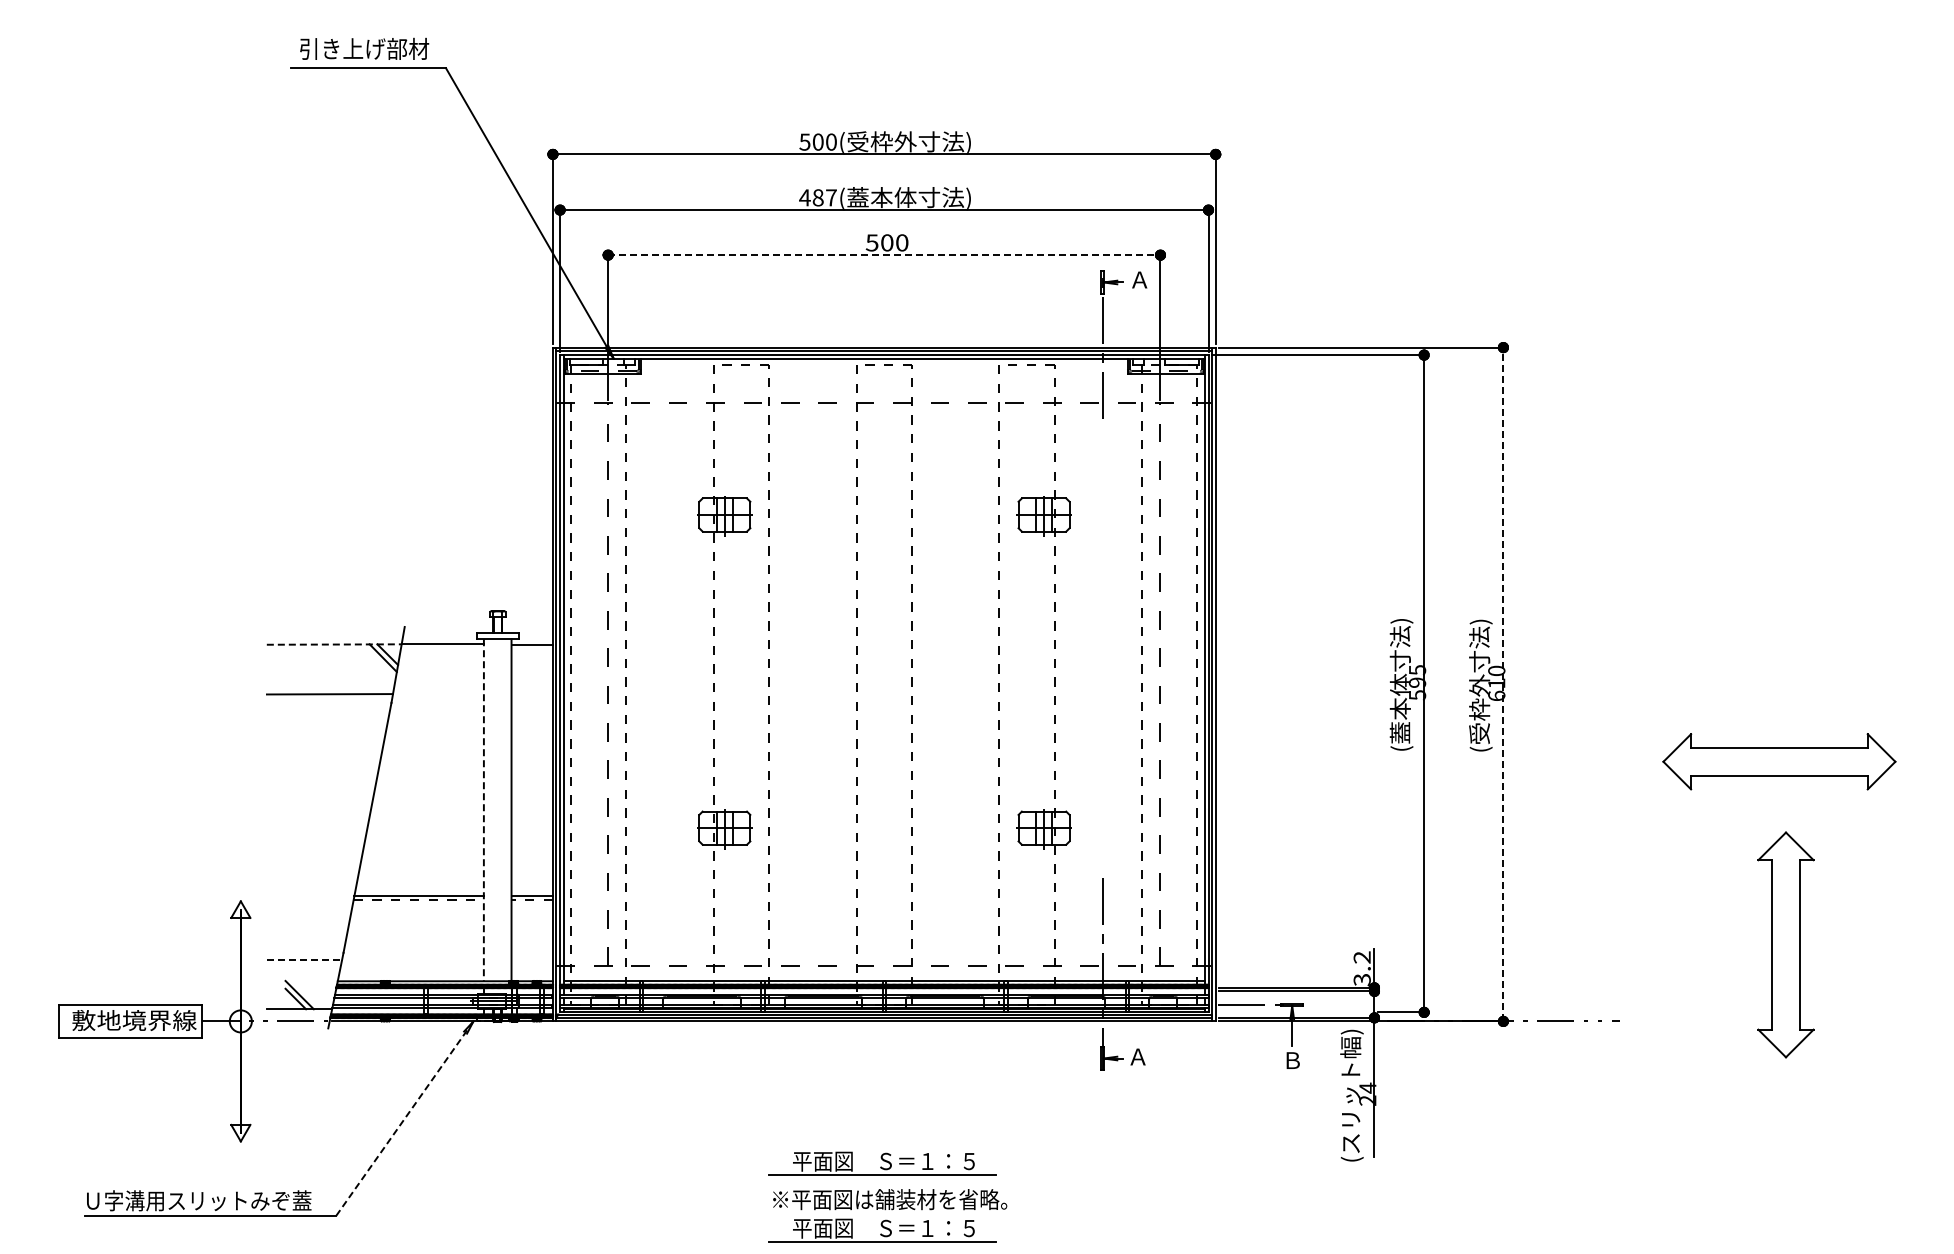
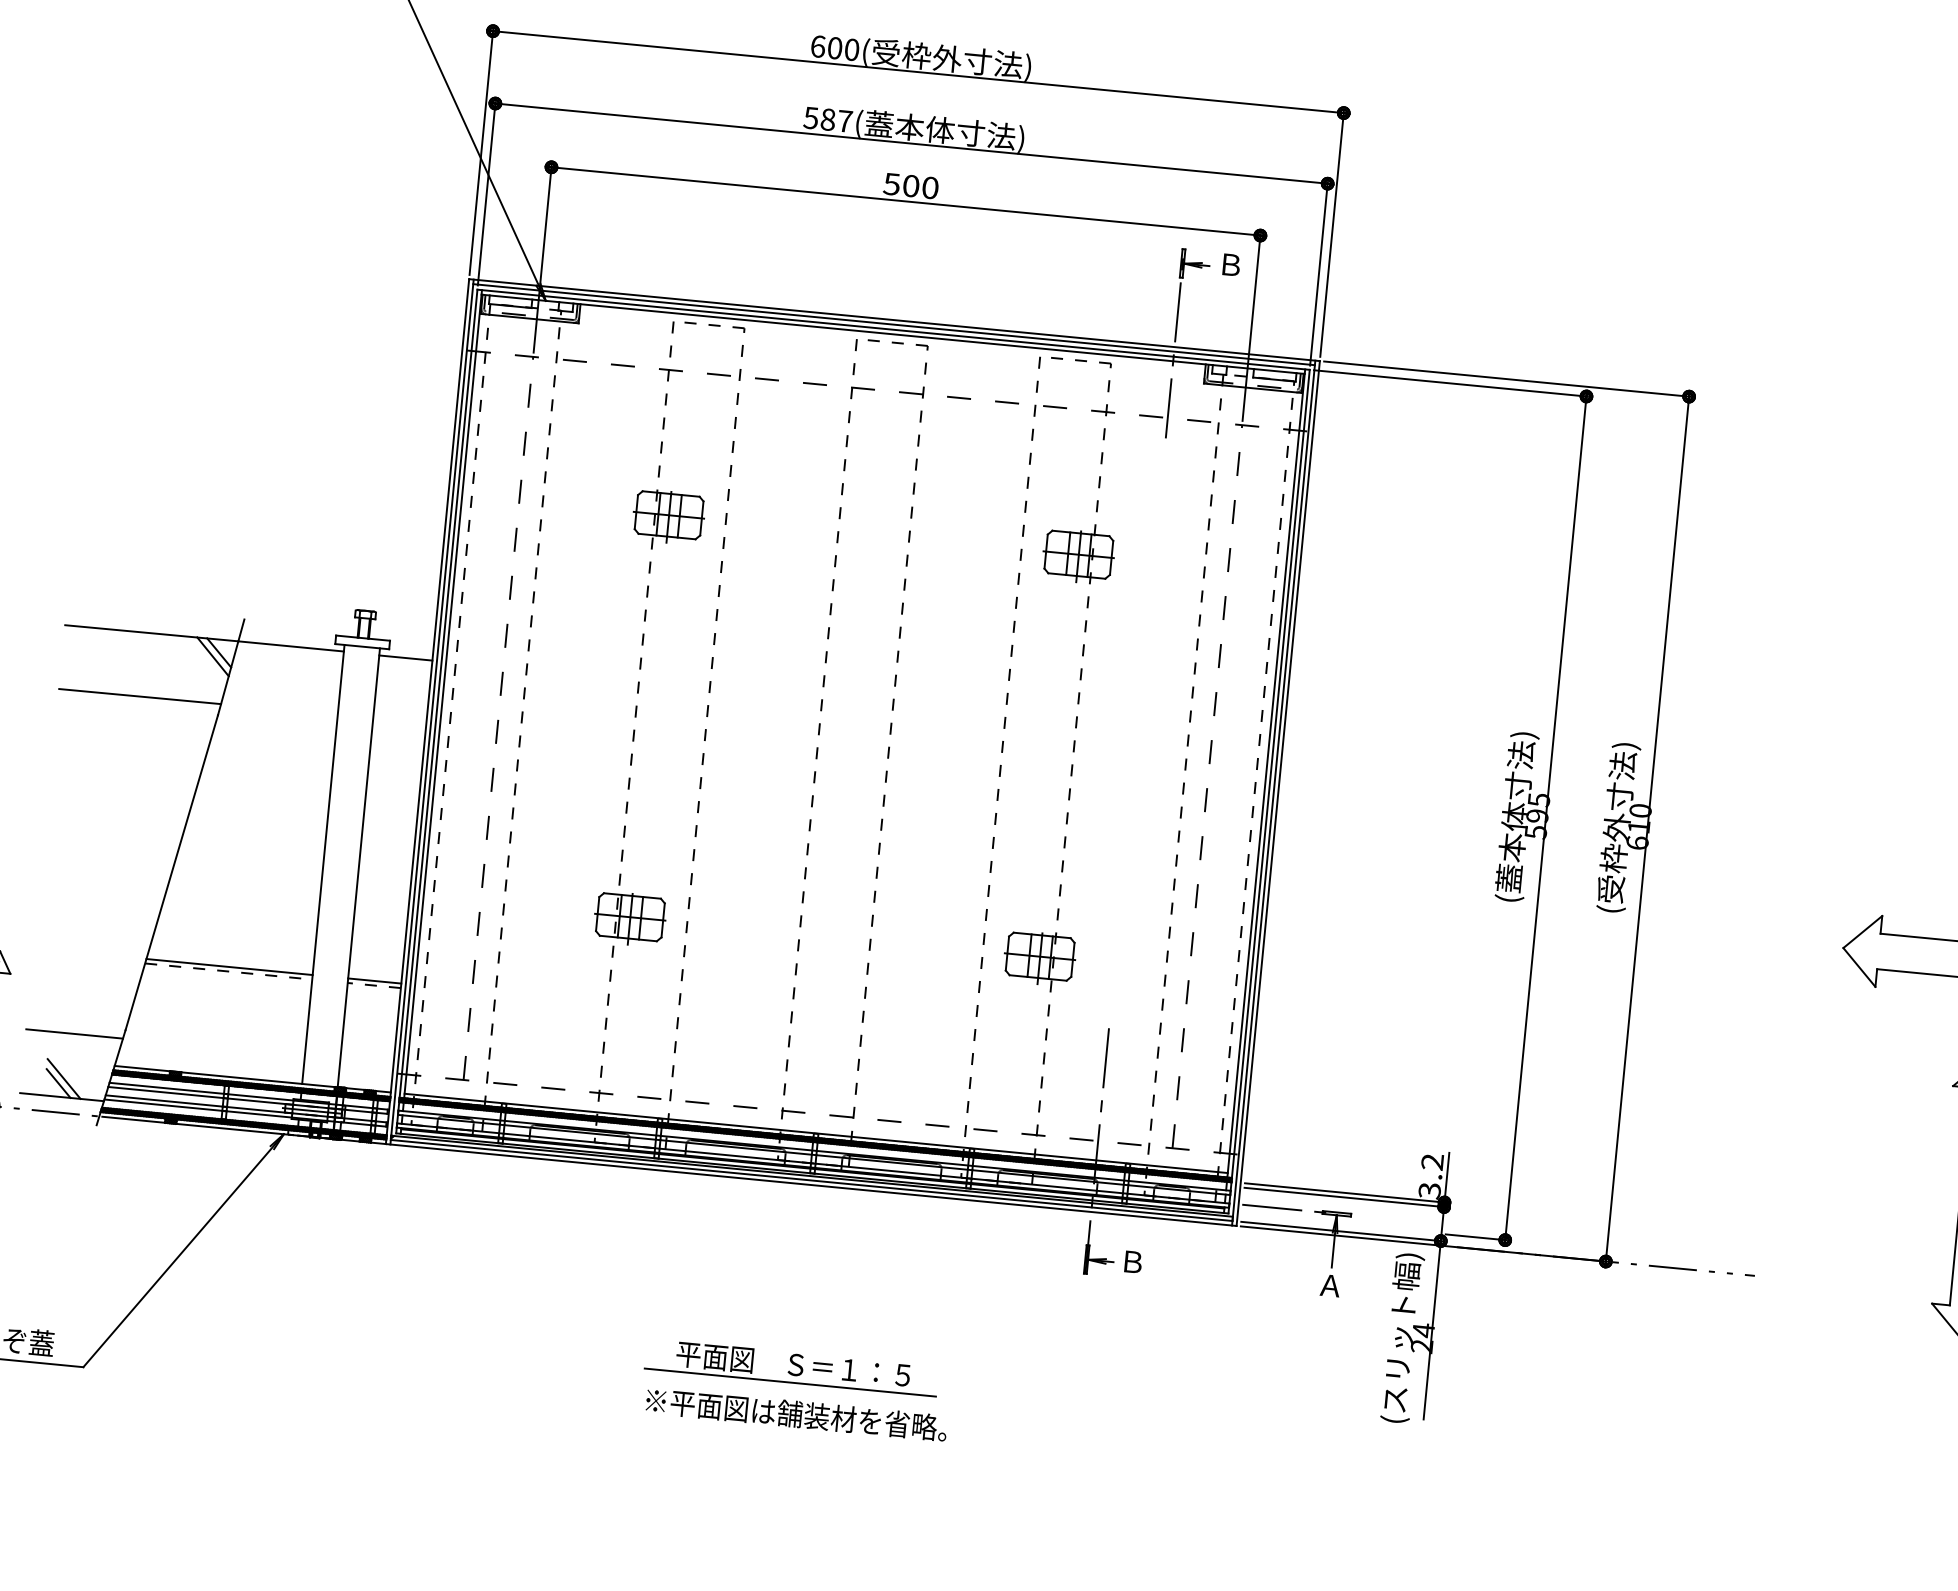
text: (804, 141) -> (817, 45), 500( -> 600(
text: (804, 197) -> (810, 117), 487( -> 587(
line: (884, 255) -> (906, 201), dashed -> solid
text: (1139, 279) -> (1230, 264), Ａ -> Ｂ
line: (334, 644) -> (152, 633), dashed -> solid
line: (1503, 684) -> (1647, 829), dashed -> solid
line: (483, 810) -> (322, 864), dashed -> solid
line: (304, 959) -> (74, 1033), dashed -> solid
text: (1137, 1056) -> (1131, 1261), Ａ -> Ｂ
text: (1292, 1060) -> (1330, 1285), Ｂ -> Ａ
line: (404, 1119) -> (183, 1251), dashed -> solid
part: (882, 1230) -> (783, 1453), removed

